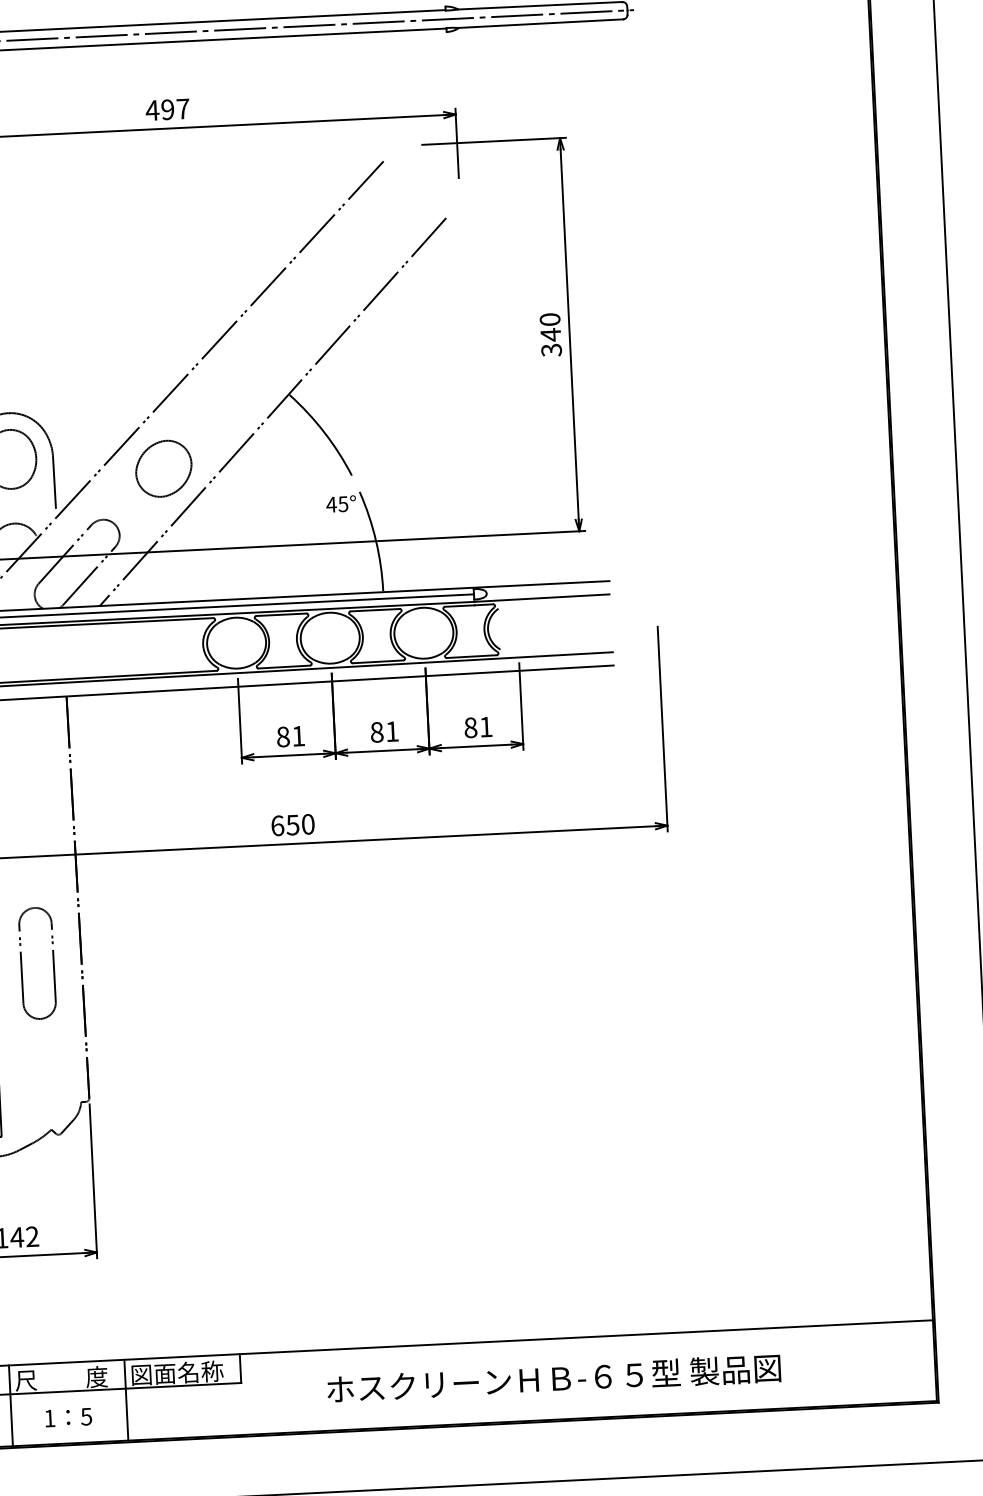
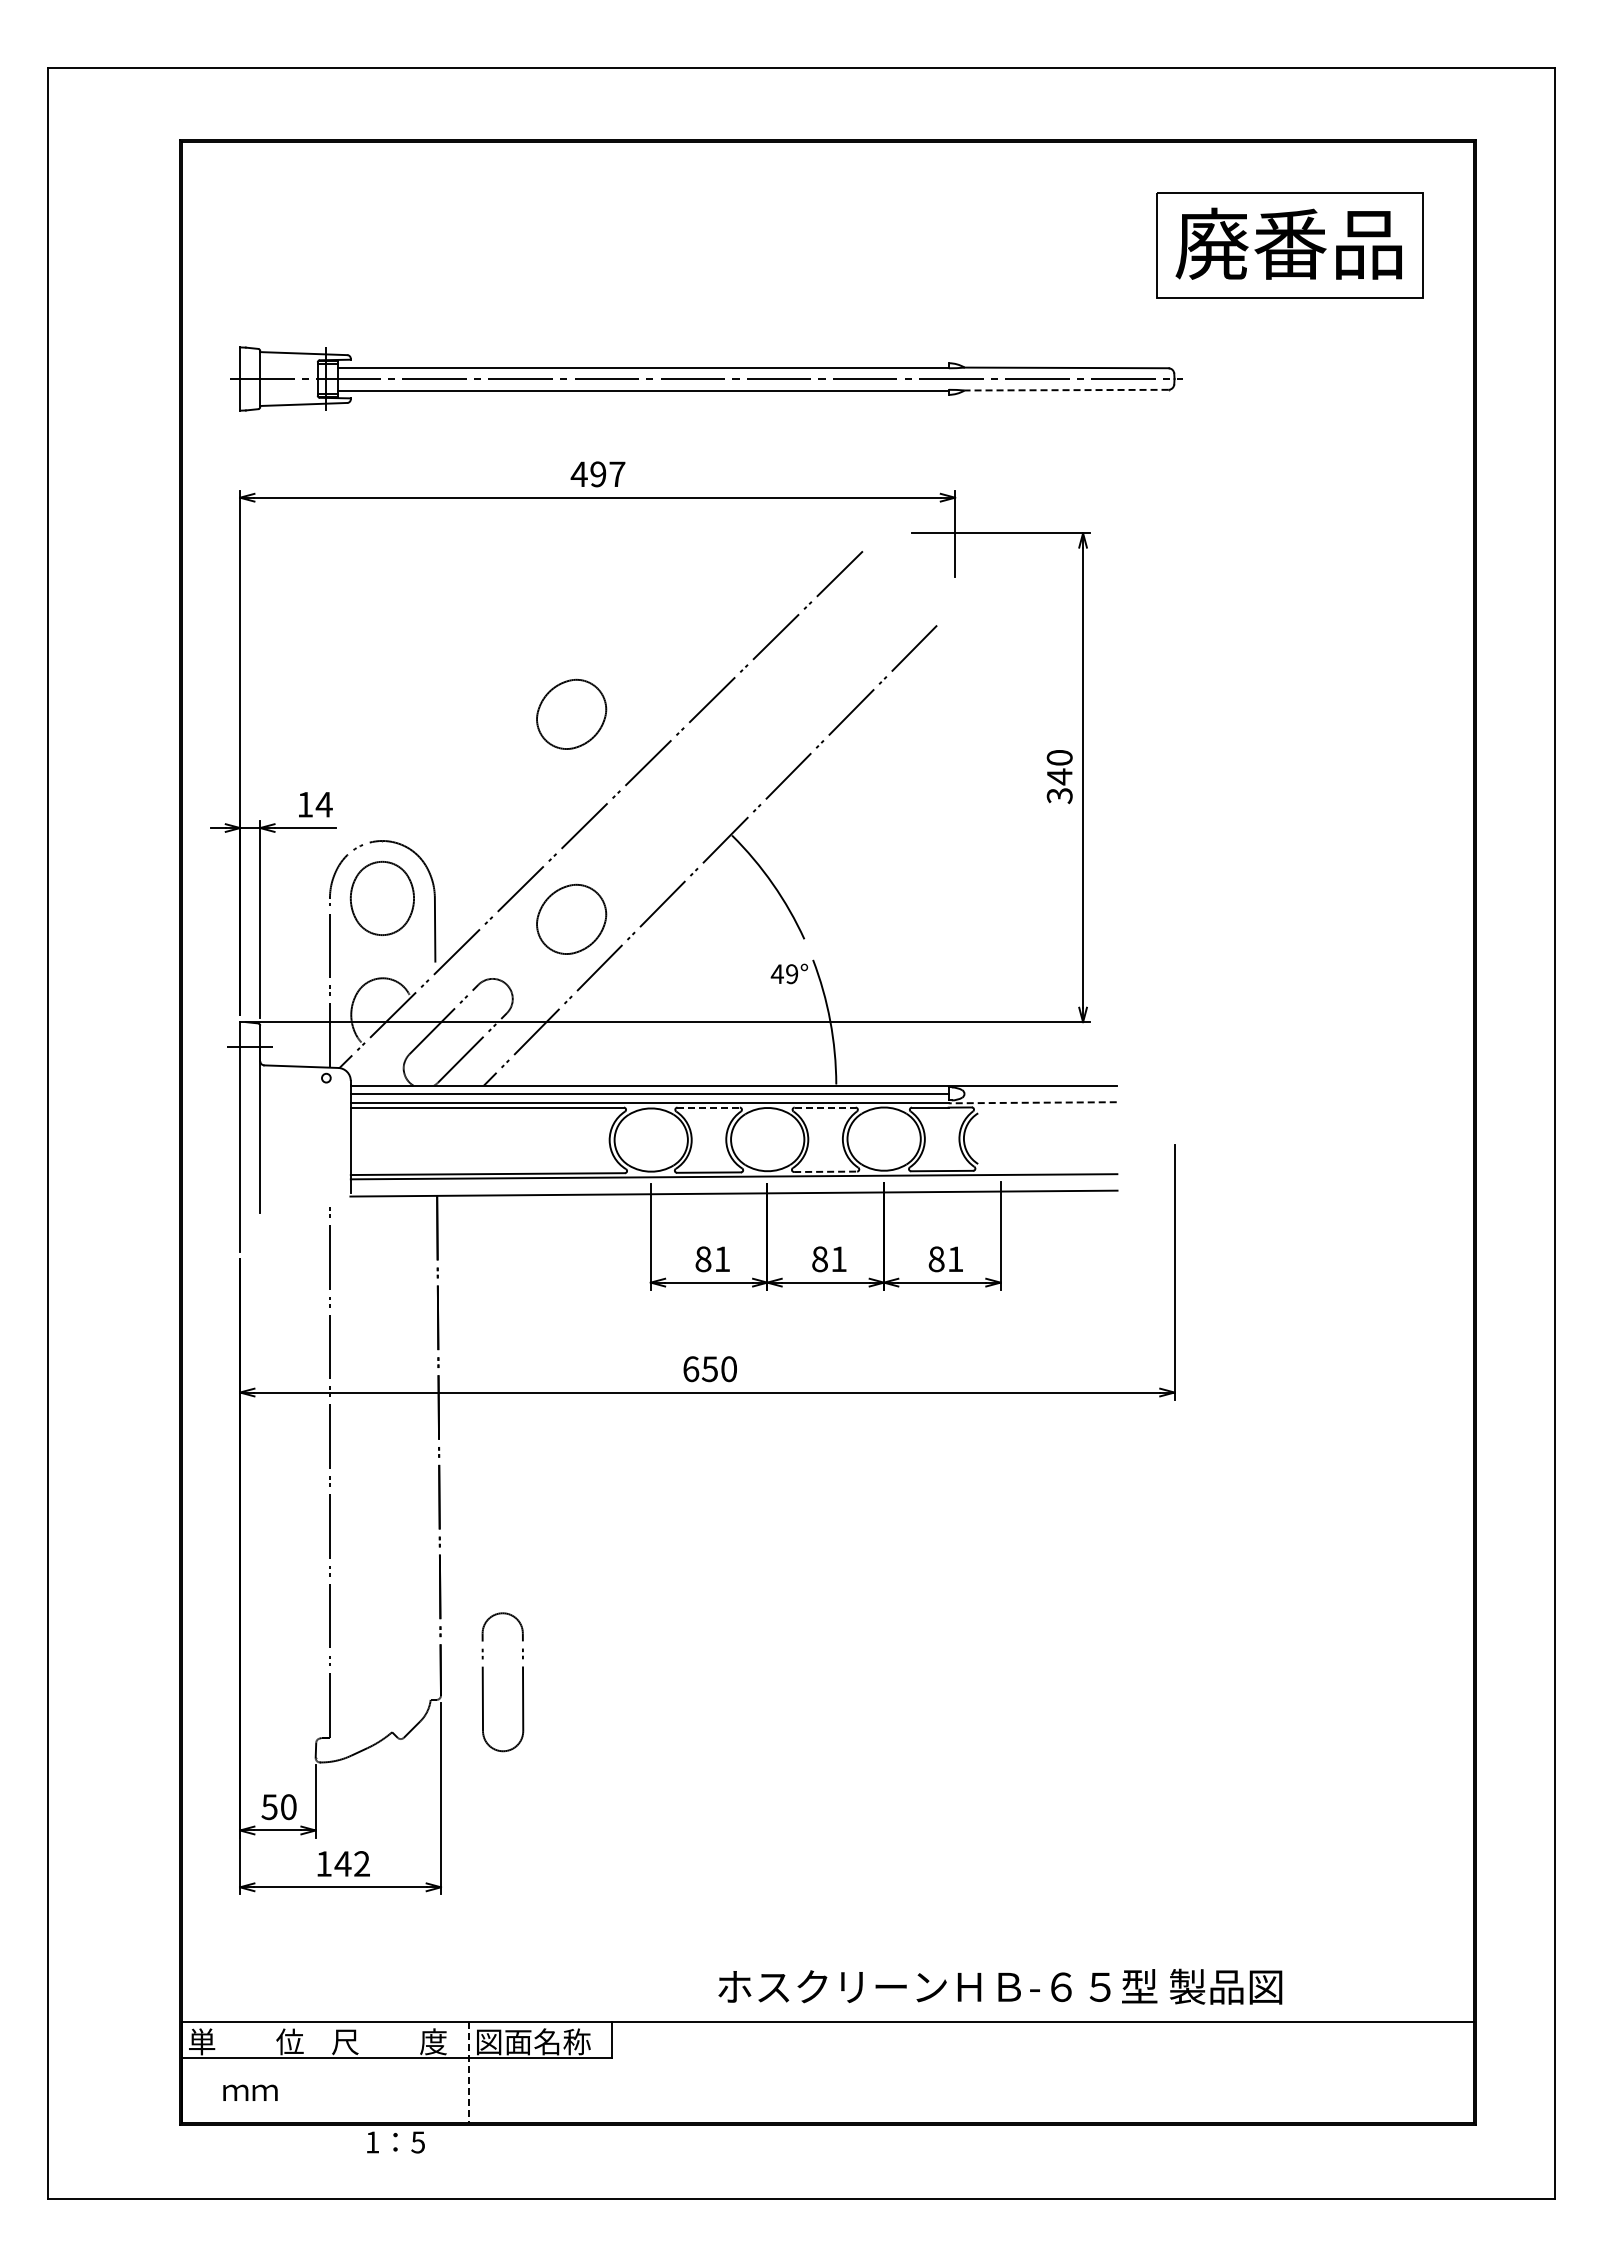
line: (541, 23) -> (1066, 390), solid -> dashed
part: (155, 303) -> (571, 713), added
text: (342, 504) -> (791, 974), 45° -> 49°
line: (541, 597) -> (1032, 1102), solid -> dashed
line: (375, 610) -> (825, 1107), solid -> dashed
line: (282, 614) -> (709, 1107), solid -> dashed
line: (377, 661) -> (825, 1171), solid -> dashed
part: (21, 964) -> (483, 1682), moved
text: (554, 1378) -> (1000, 1986), moved
line: (126, 1400) -> (468, 2072), solid -> dashed
line: (11, 1405) -> (325, 2072), removed
text: (68, 1417) -> (395, 2142), moved

